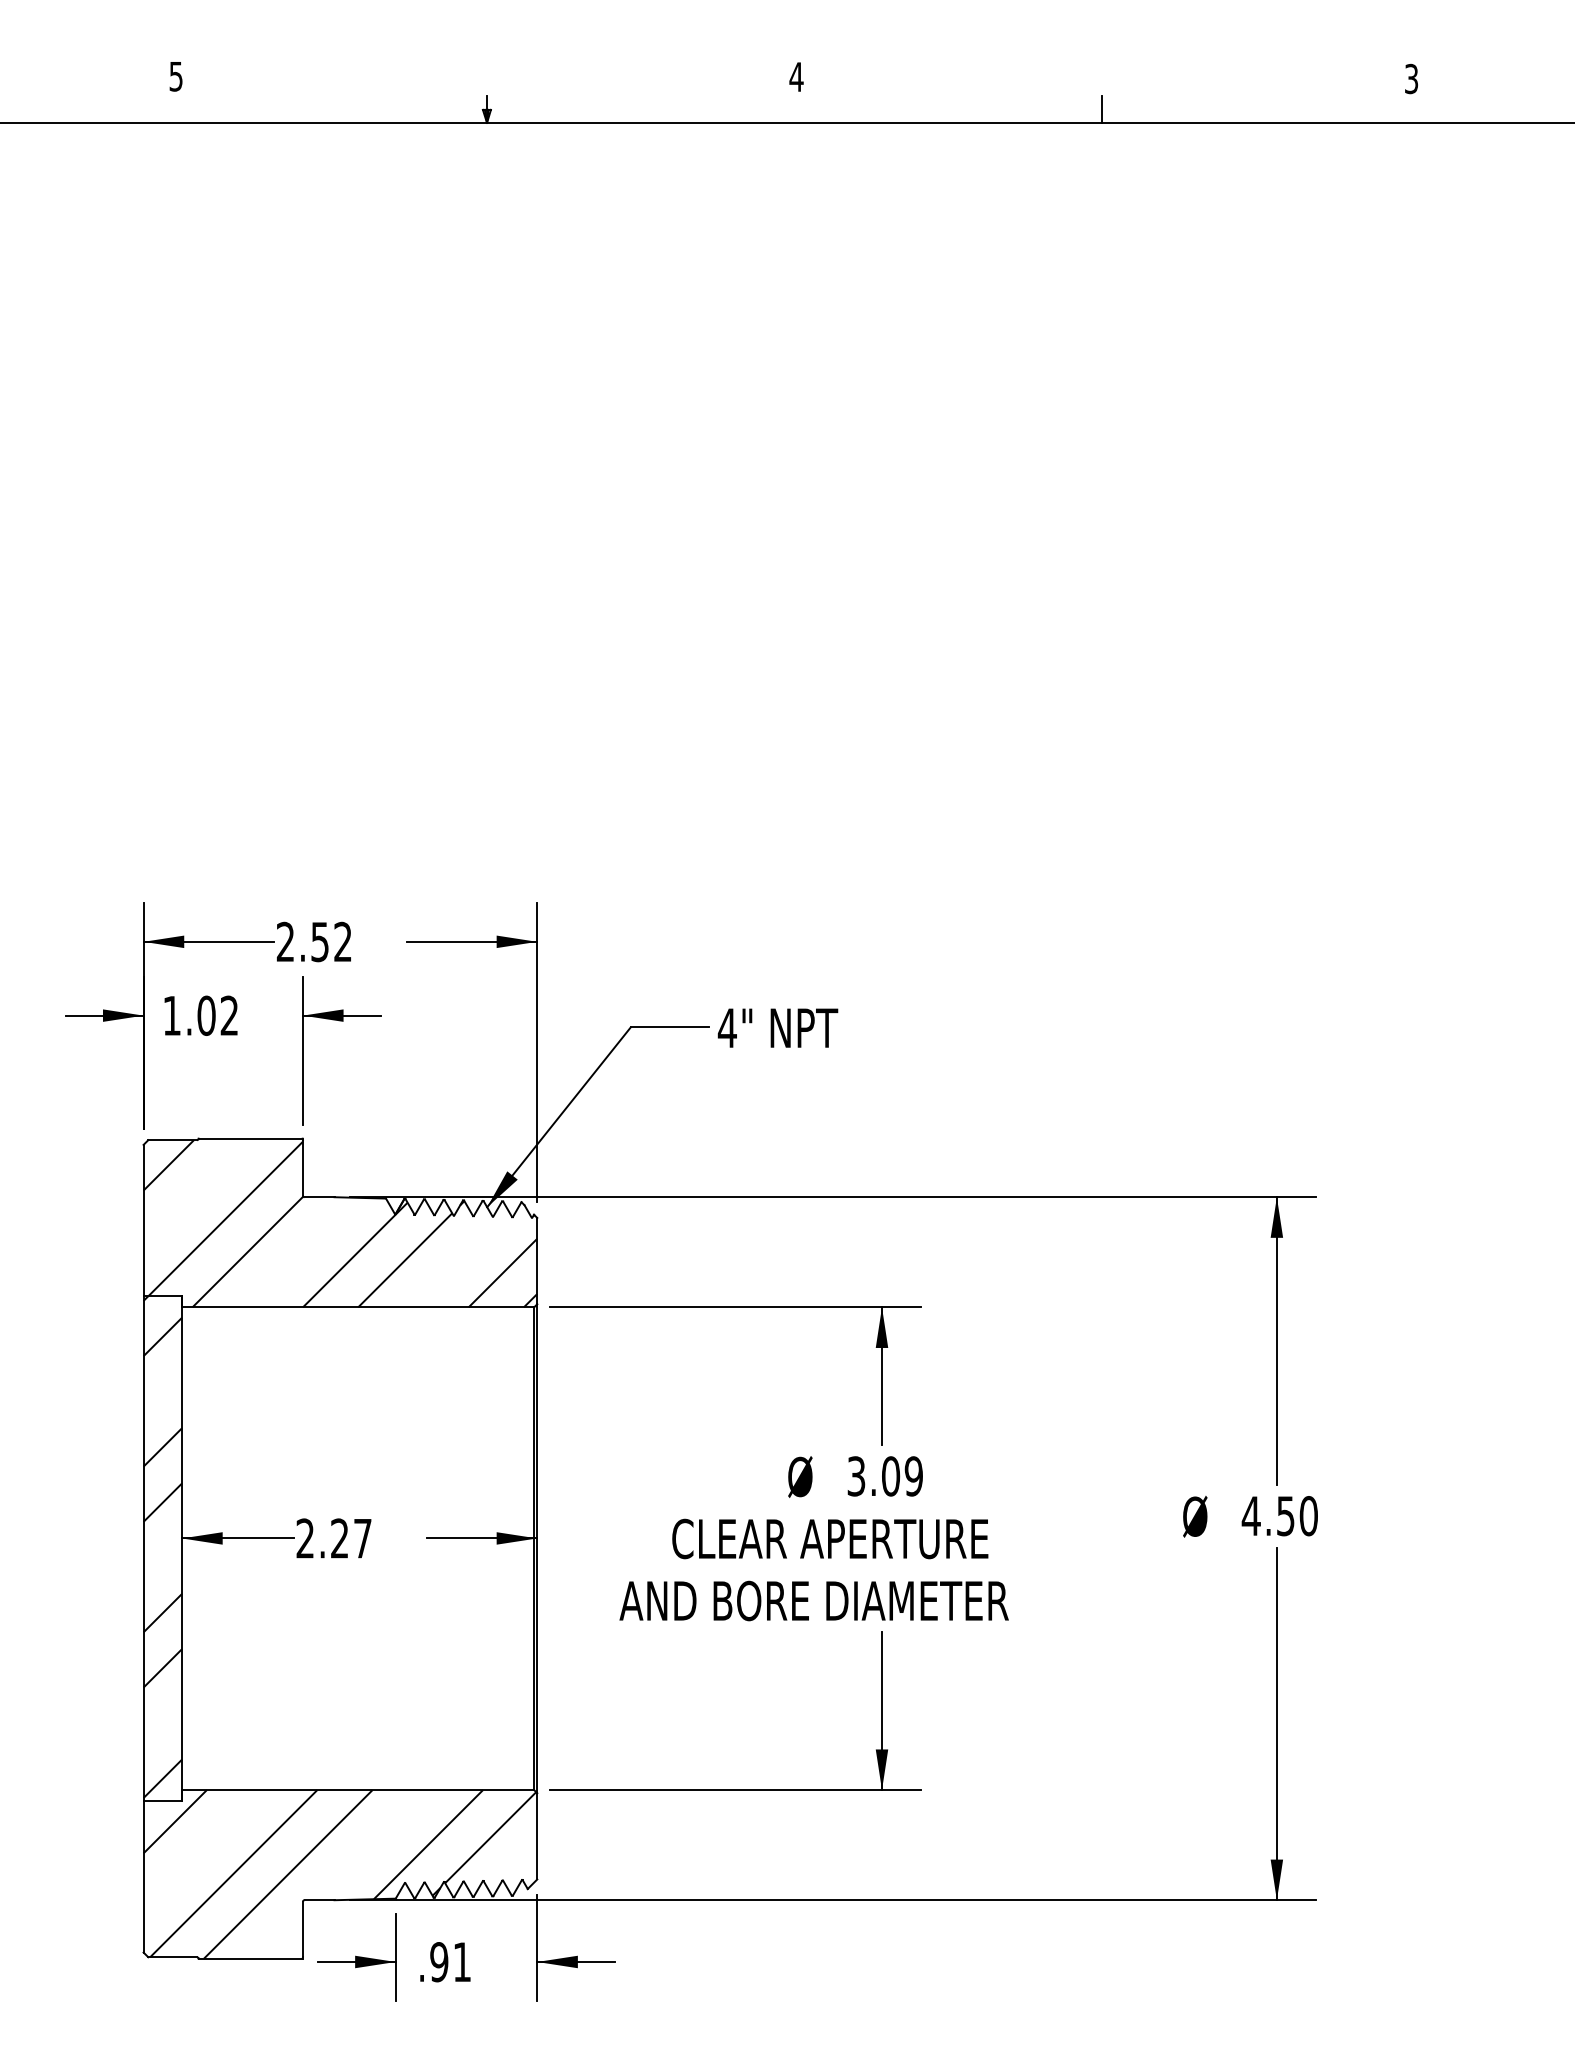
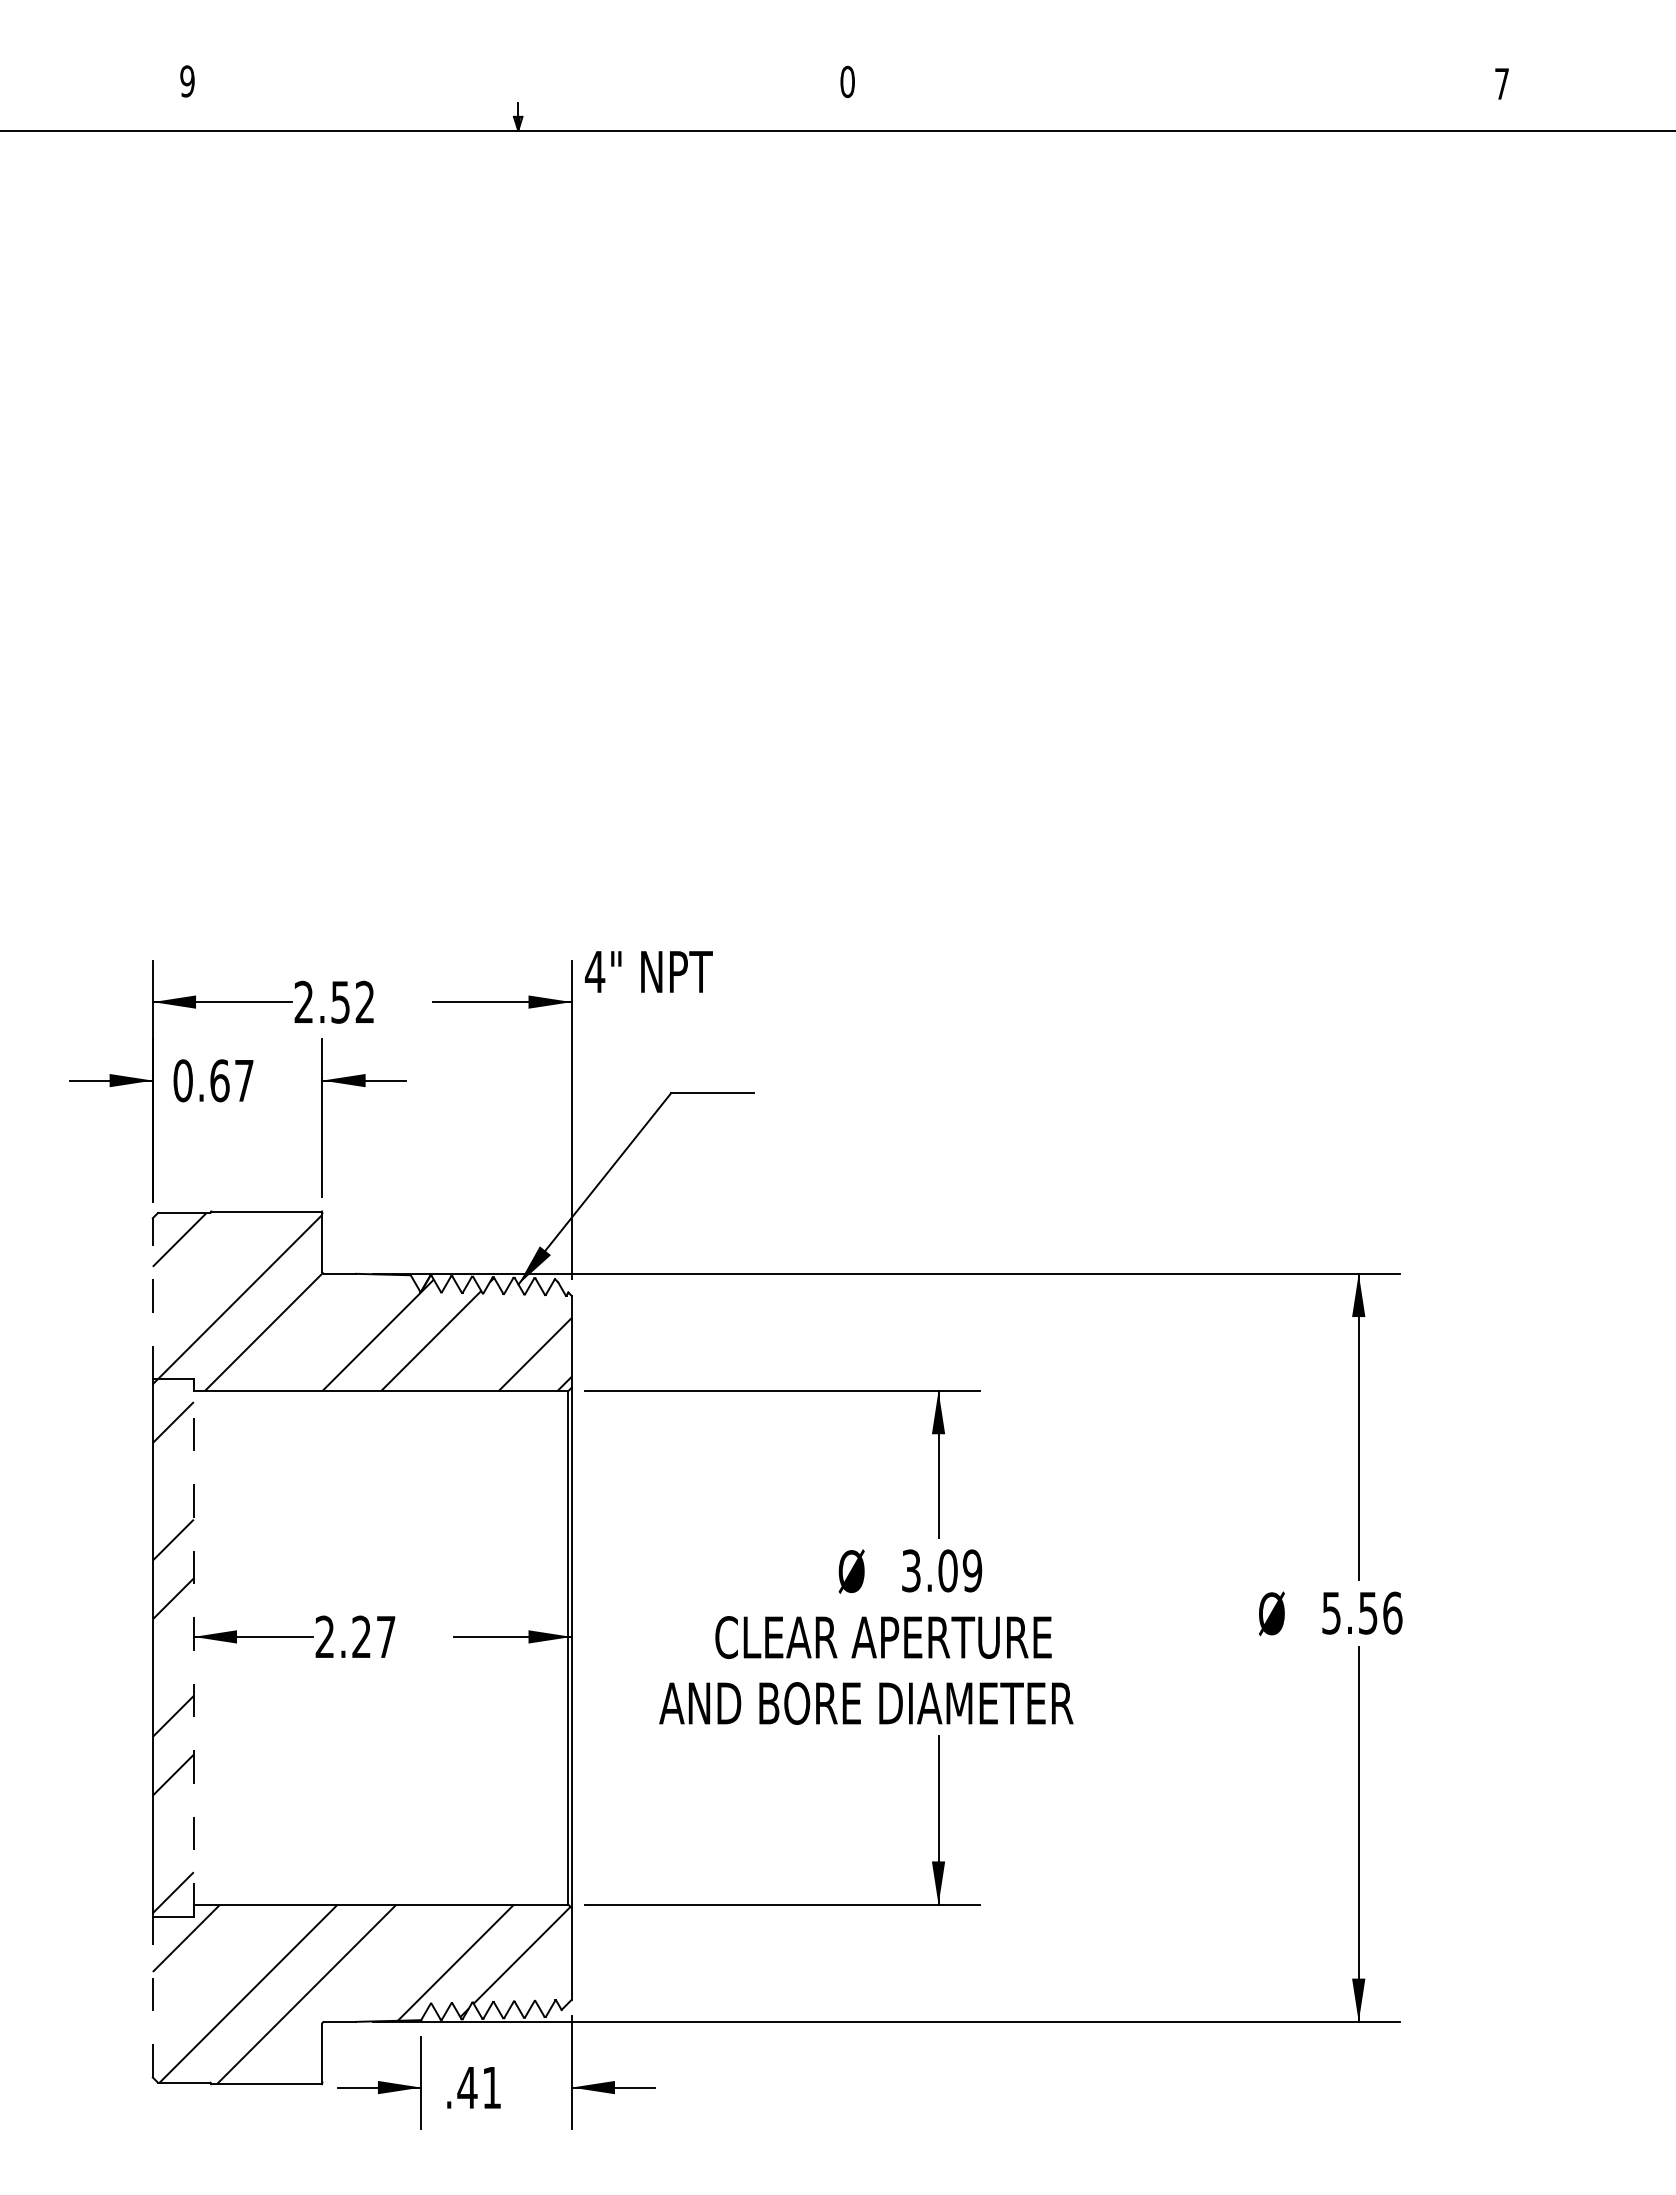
text: (176, 76) -> (187, 81), 5 -> 9
text: (796, 76) -> (847, 81), 4 -> 0
text: (1411, 78) -> (1501, 83), 3 -> 7
line: (1101, 109) -> (1172, 116), removed
text: (200, 1015) -> (213, 1080), 1.02 -> 0.67
text: (777, 1027) -> (648, 971), moved
line: (143, 1220) -> (152, 1298), solid -> dashed
text: (1279, 1515) -> (1361, 1612), 4.50 -> 5.56
line: (181, 1548) -> (193, 1647), solid -> dashed
line: (143, 1876) -> (152, 1996), solid -> dashed
text: (439, 1961) -> (467, 2087), .91 -> .41

